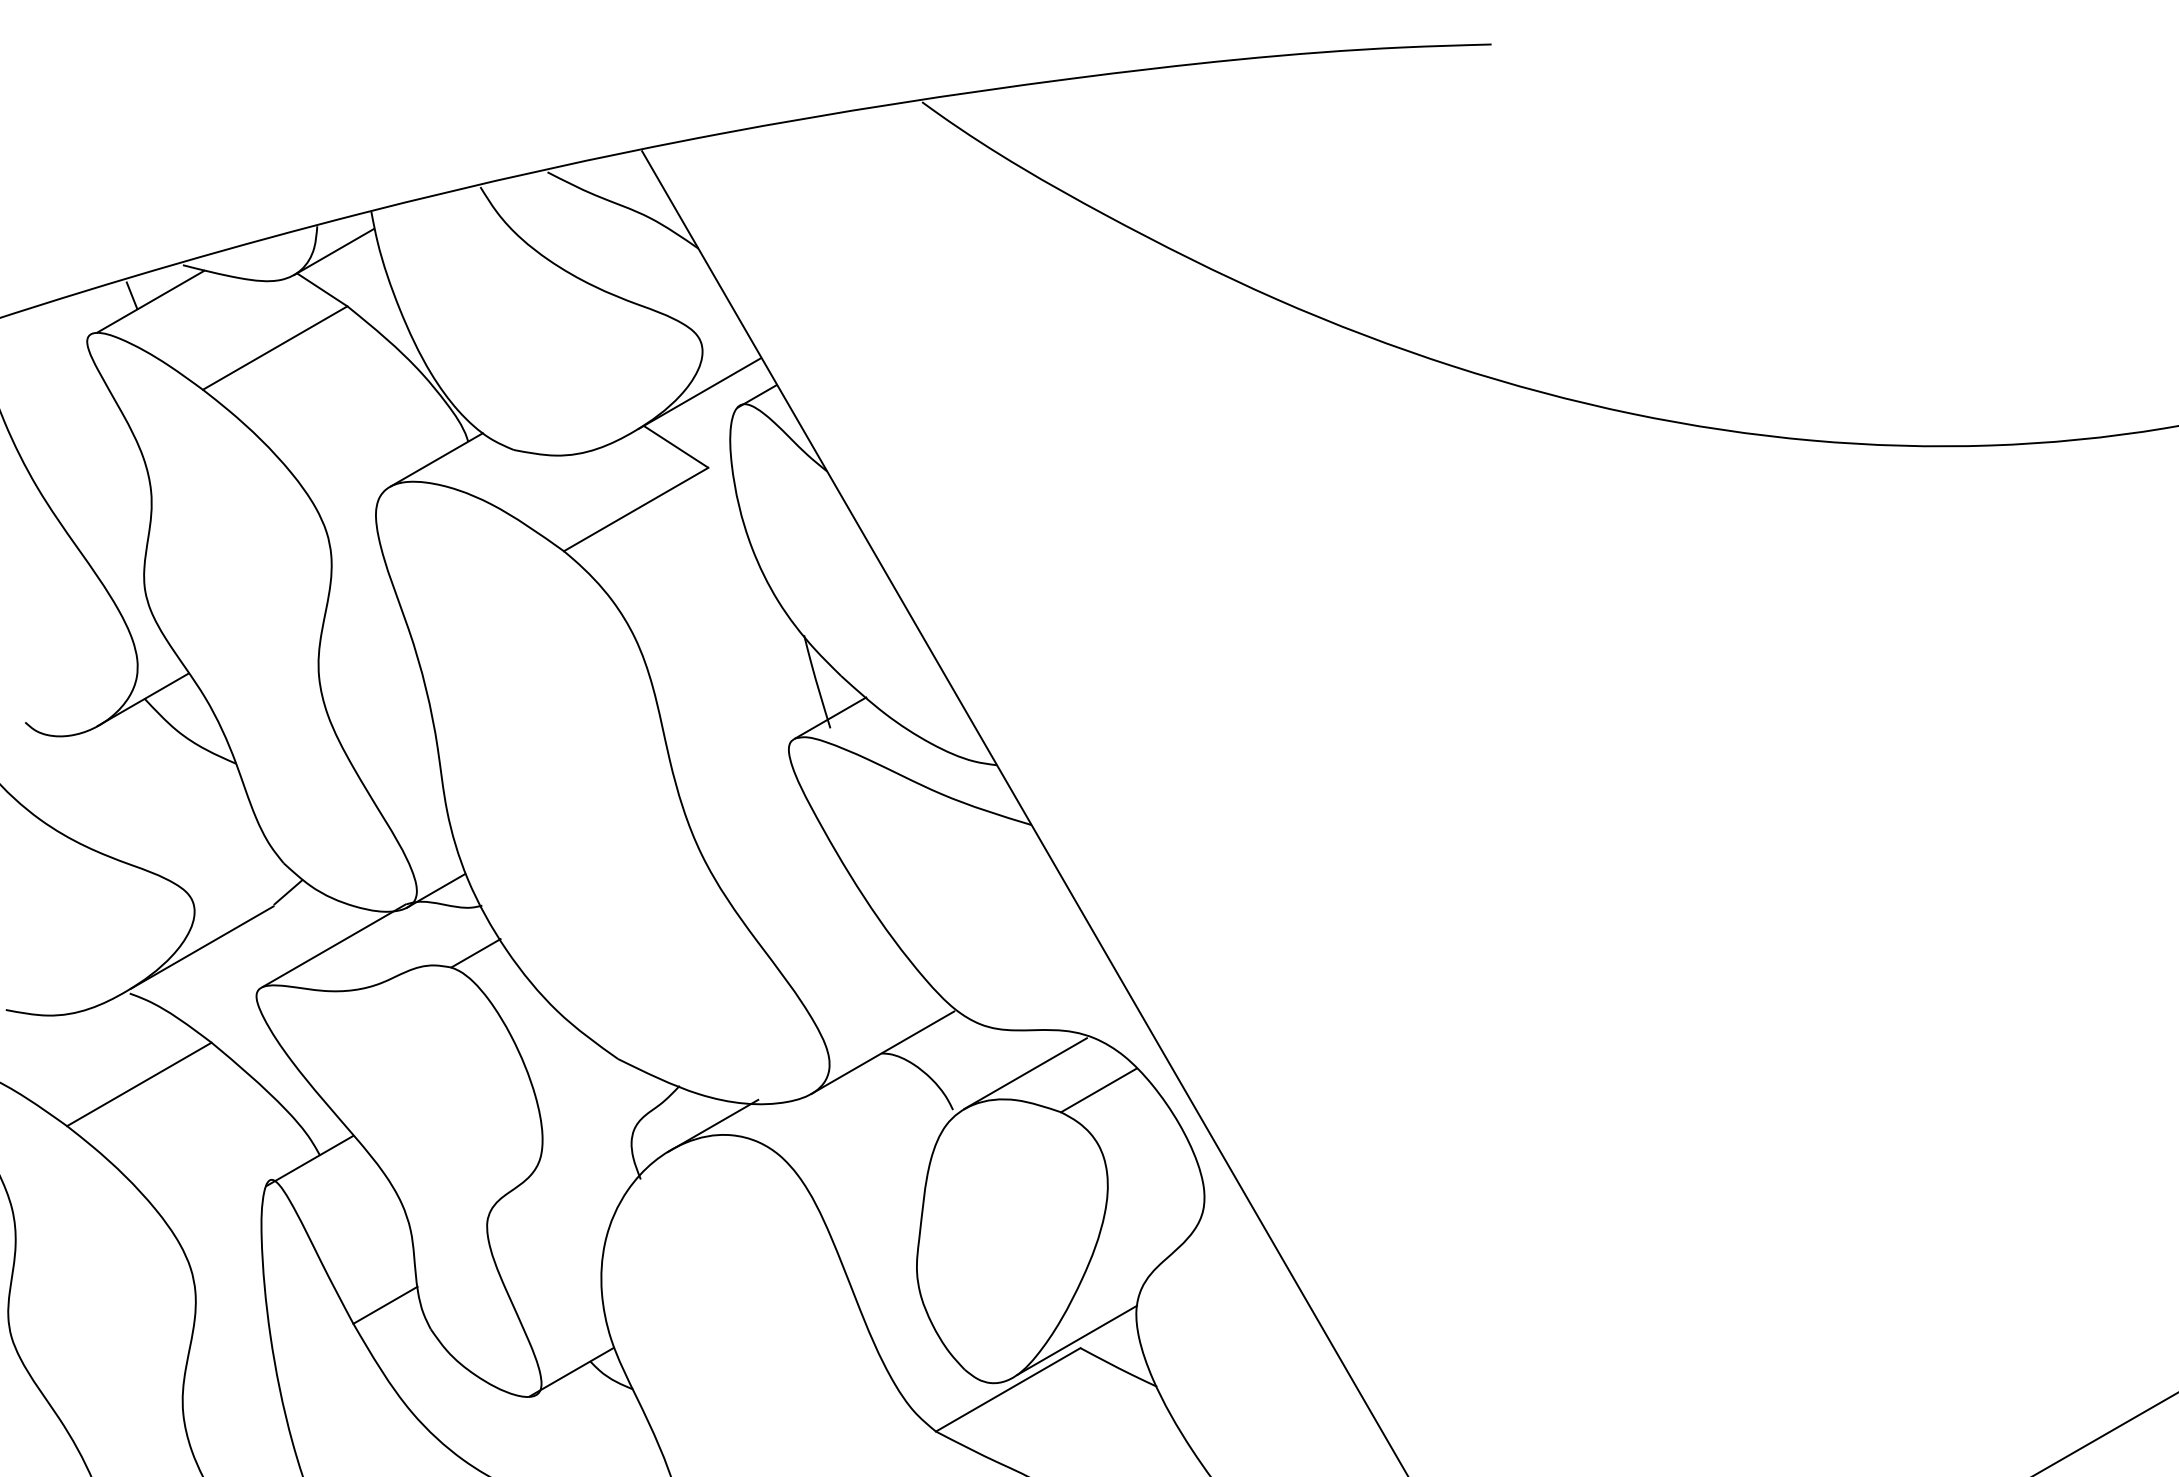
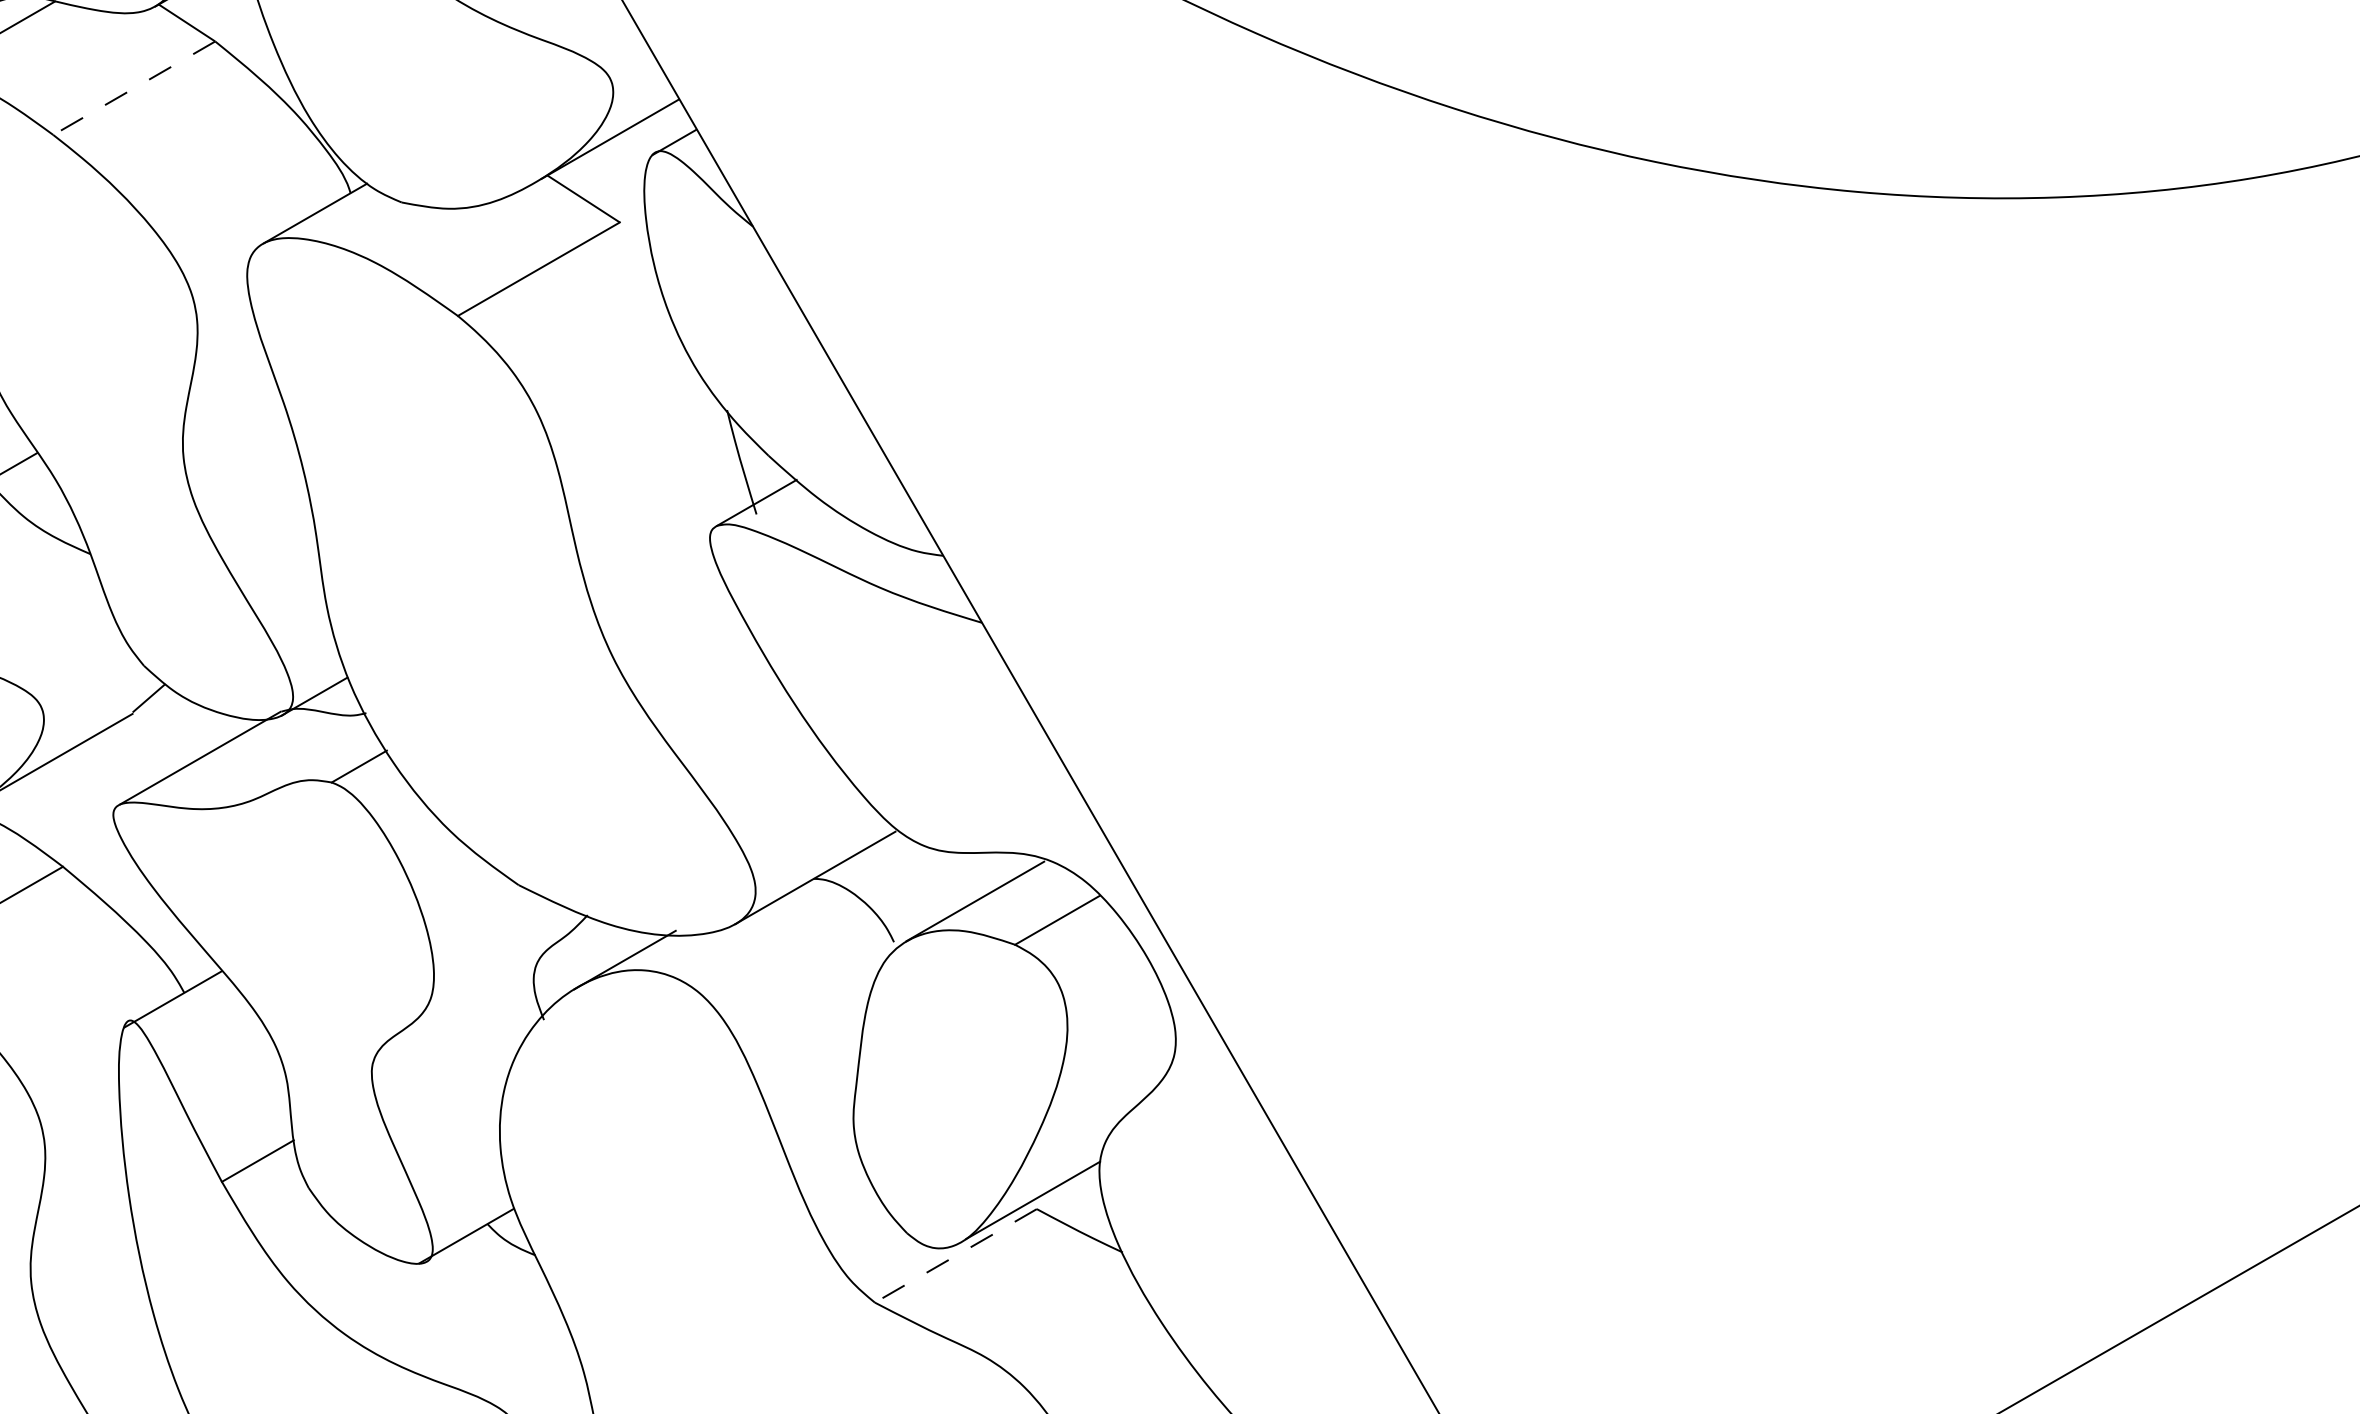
line: (274, 348) -> (133, 88), solid -> dashed
line: (1007, 1390) -> (955, 1256), solid -> dashed

